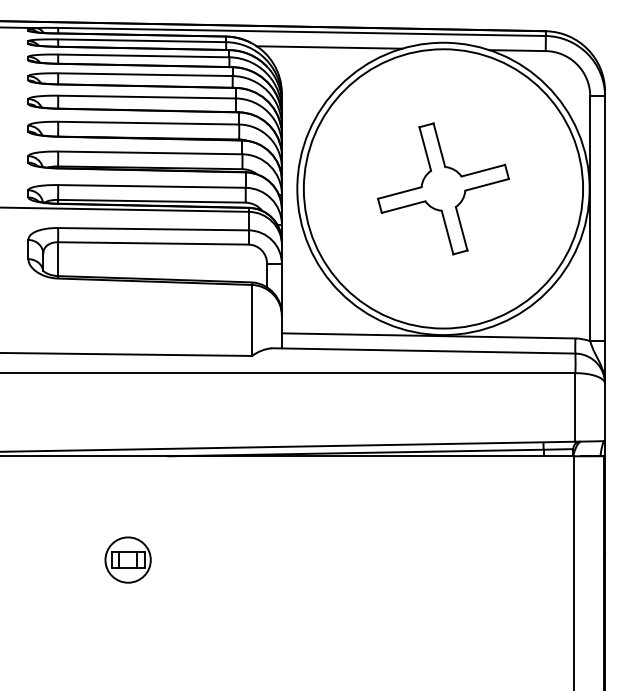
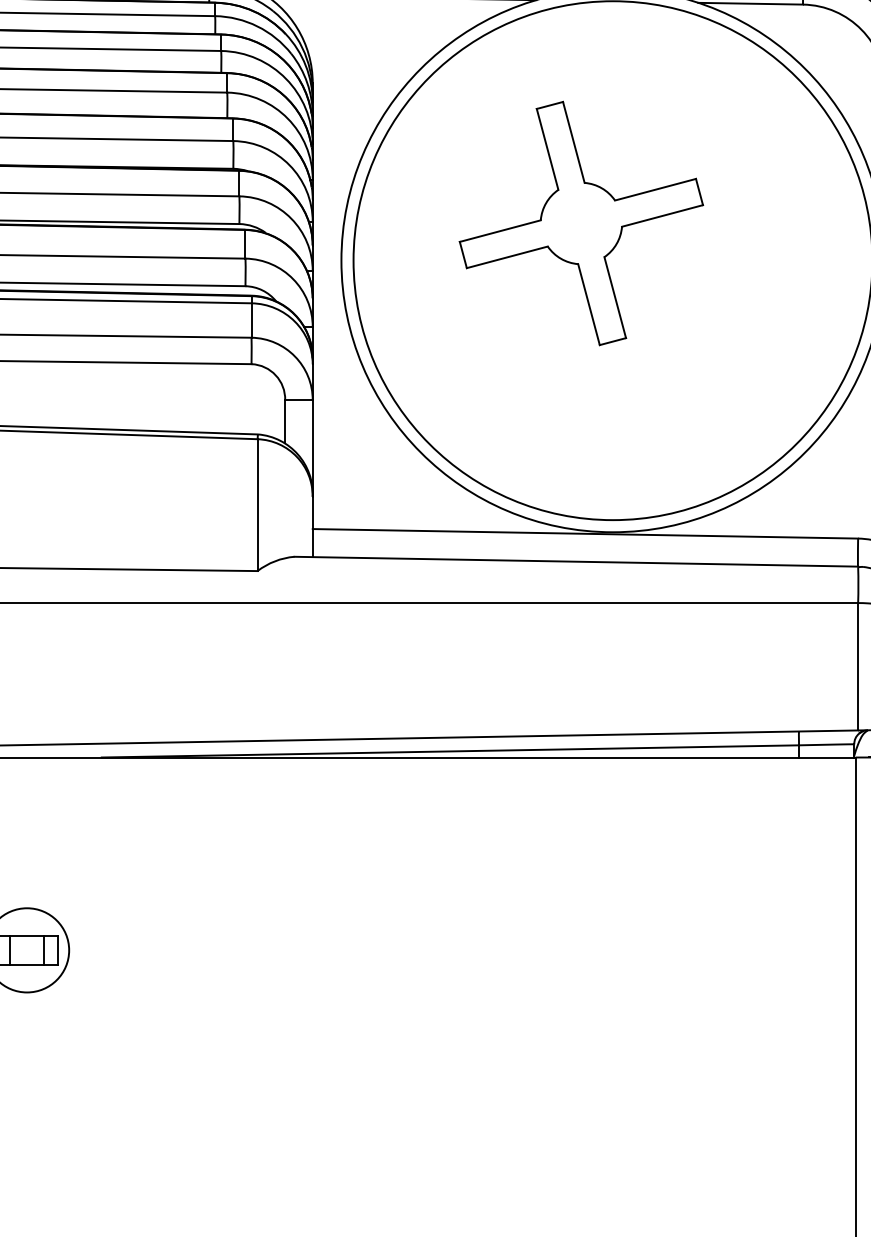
part: (443, 188) -> (581, 222), moved

